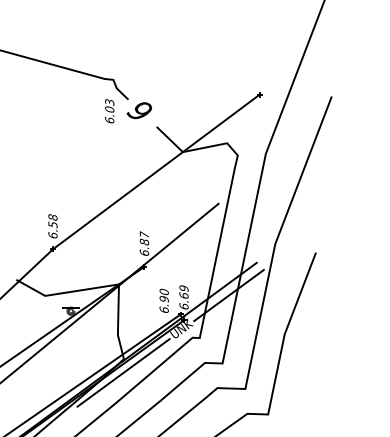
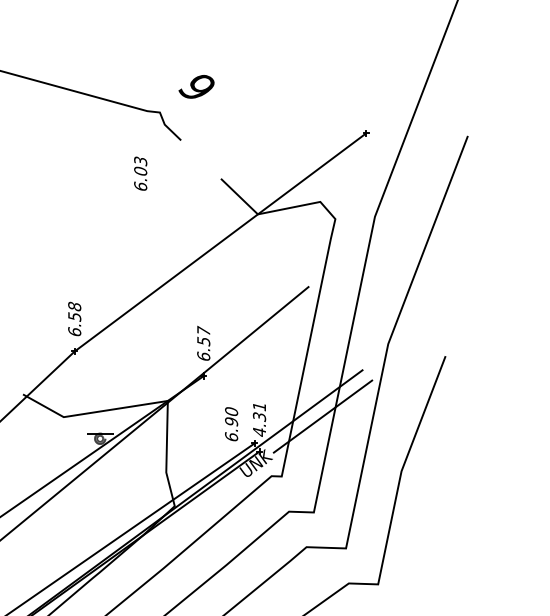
text: (139, 110) -> (196, 86), moved
text: (109, 111) -> (140, 174), moved
text: (144, 241) -> (203, 340), 6.87 -> 6.57
text: (183, 297) -> (258, 419), 6.69 -> 4.31
line: (123, 372) -> (174, 525), removed

